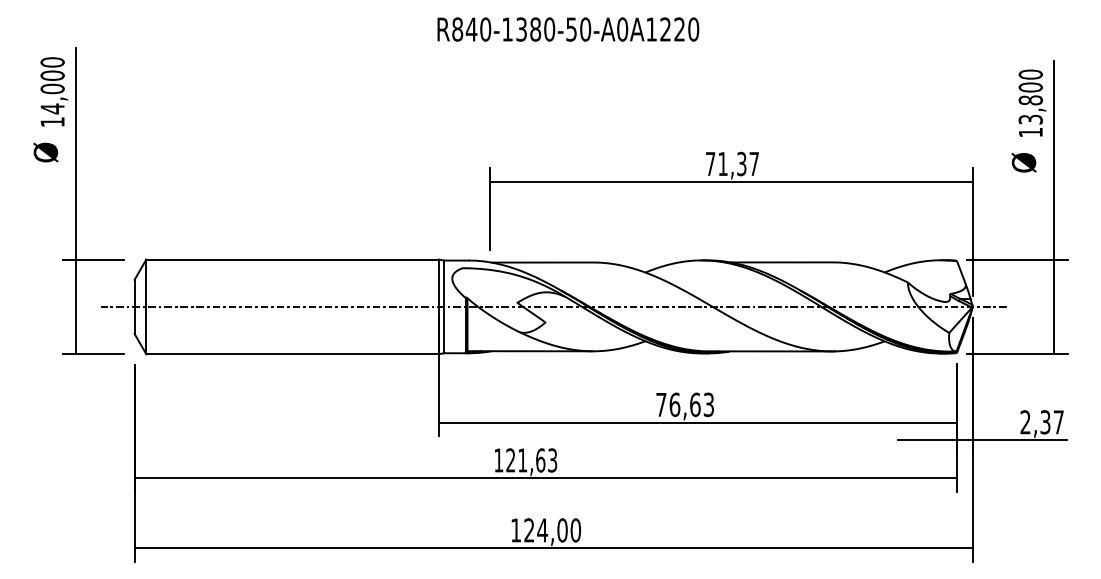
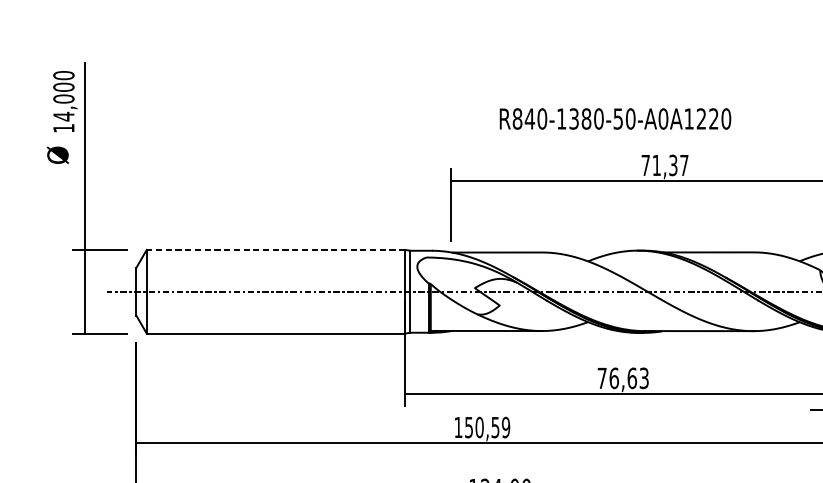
text: (568, 29) -> (615, 118), moved
line: (292, 259) -> (276, 249), solid -> dashed
text: (531, 460) -> (487, 427), 121,63 -> 150,59

